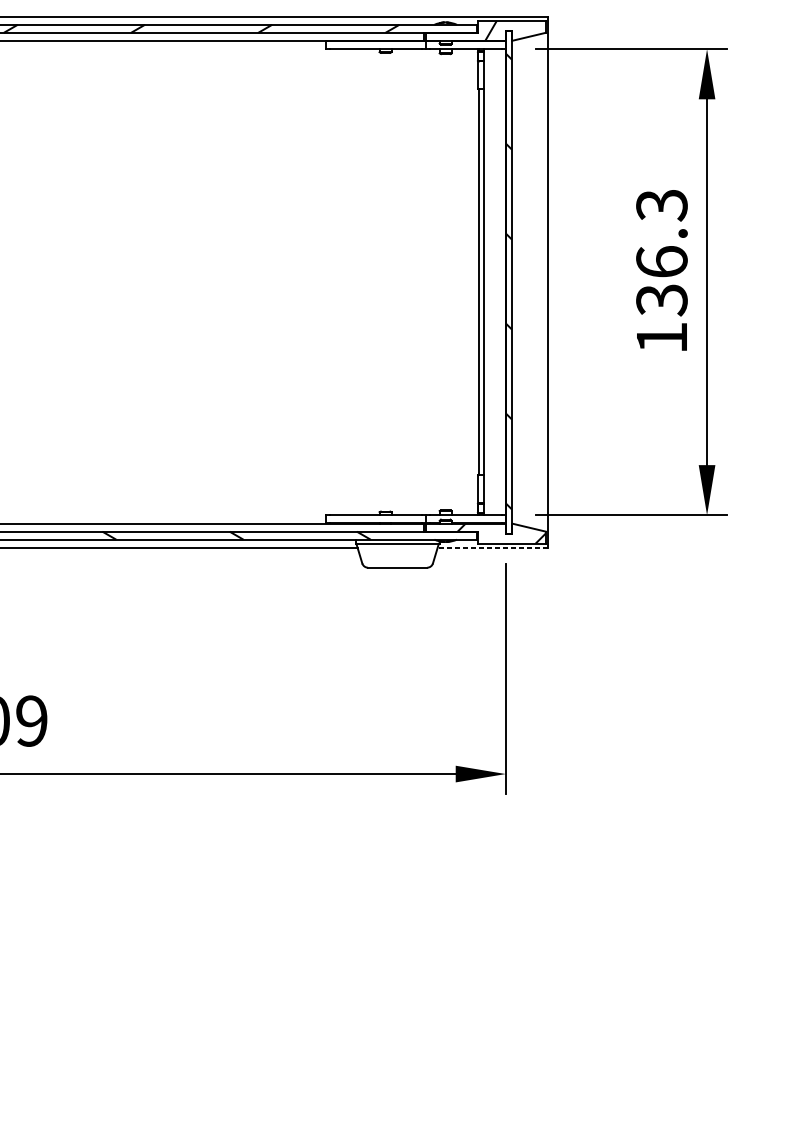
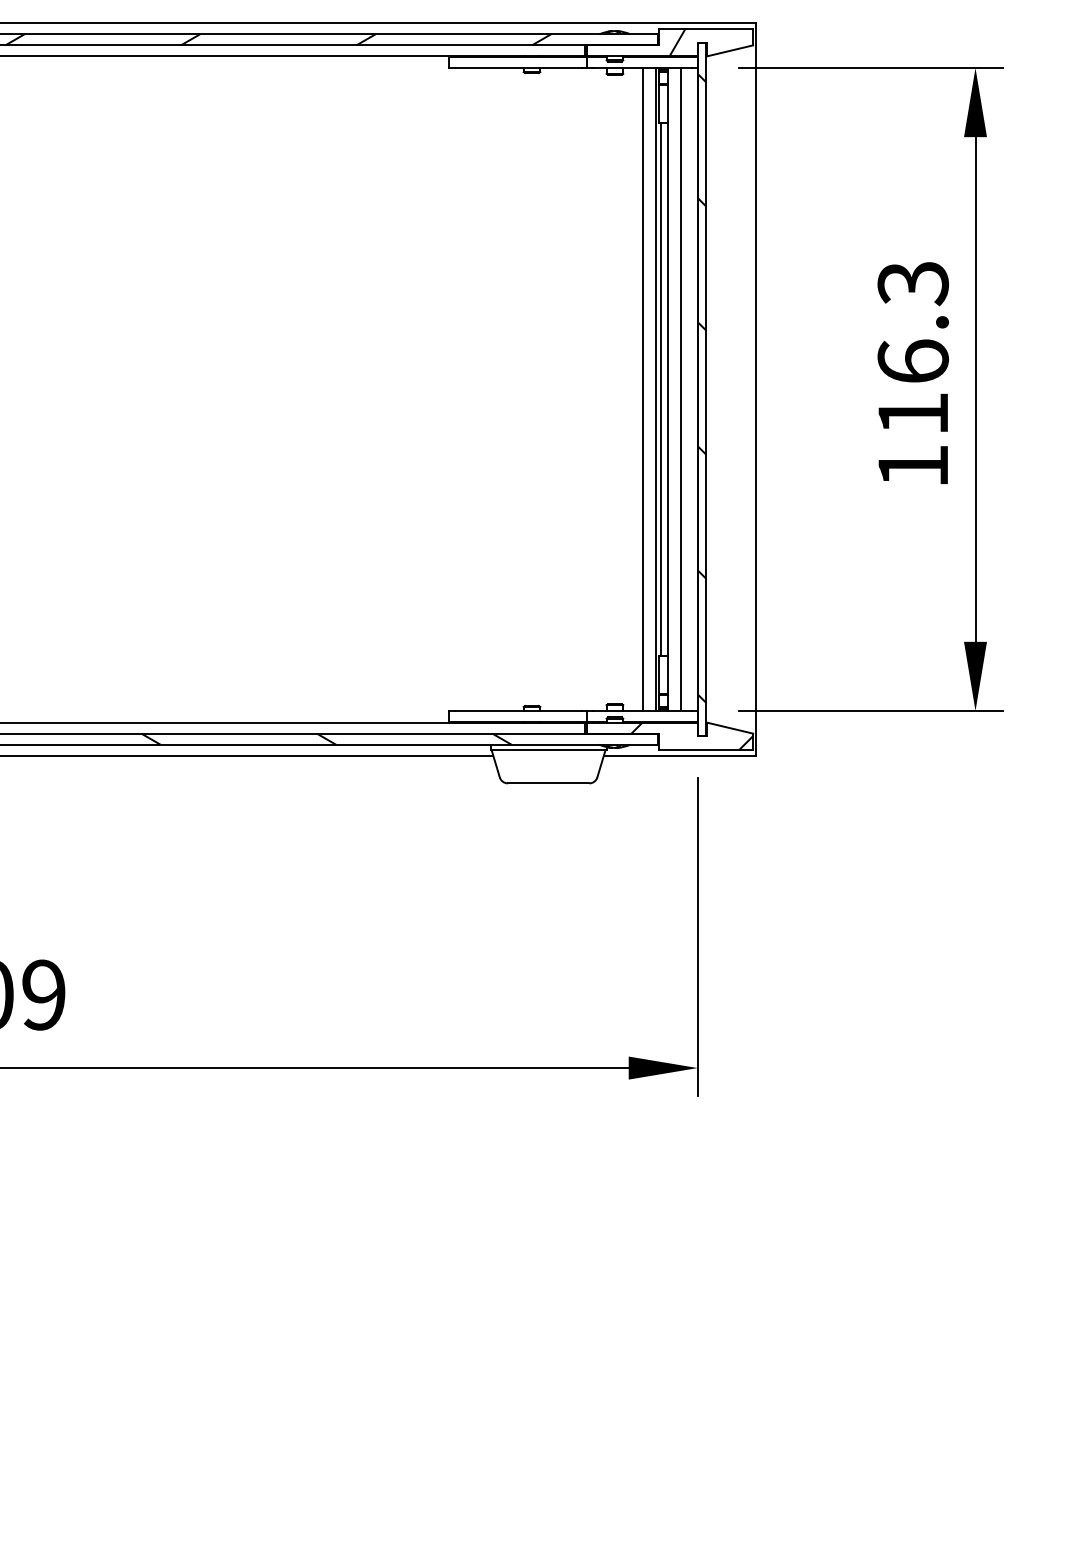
line: (465, 282) -> (642, 389), added
line: (475, 282) -> (656, 389), added
line: (493, 282) -> (681, 389), added
text: (661, 301) -> (912, 415), 136.3 -> 116.3
line: (492, 547) -> (679, 755), dashed -> solid

